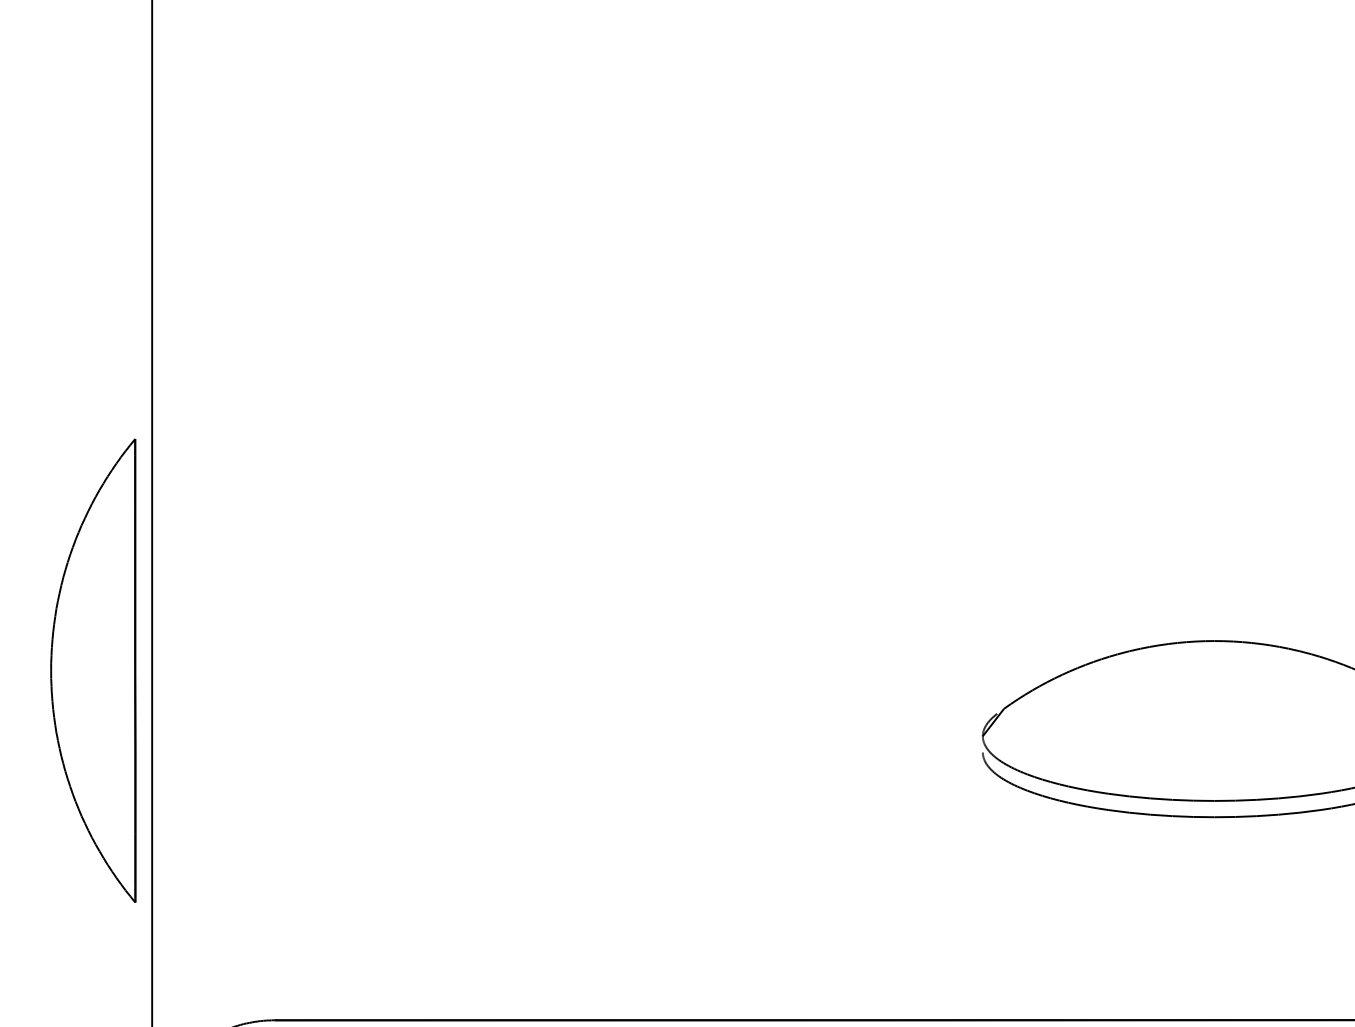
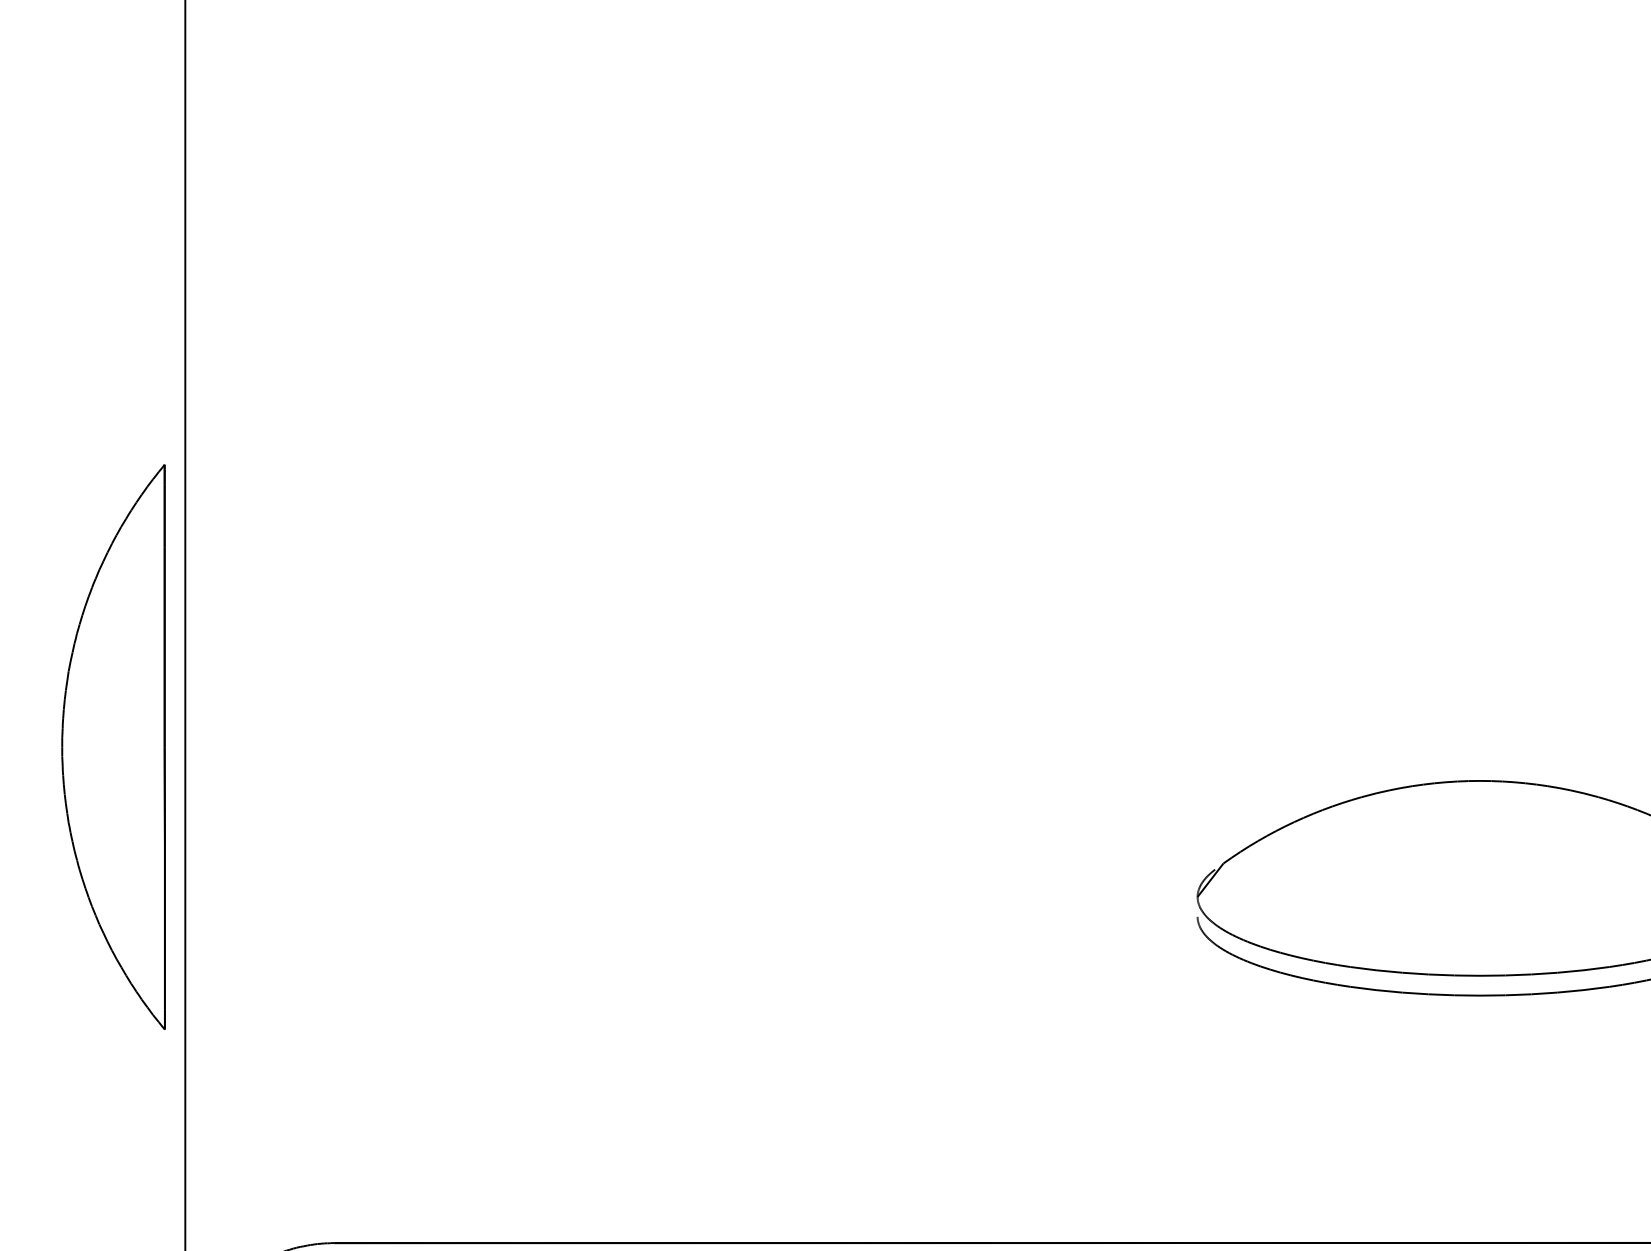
part: (93, 670) -> (113, 746), moved

